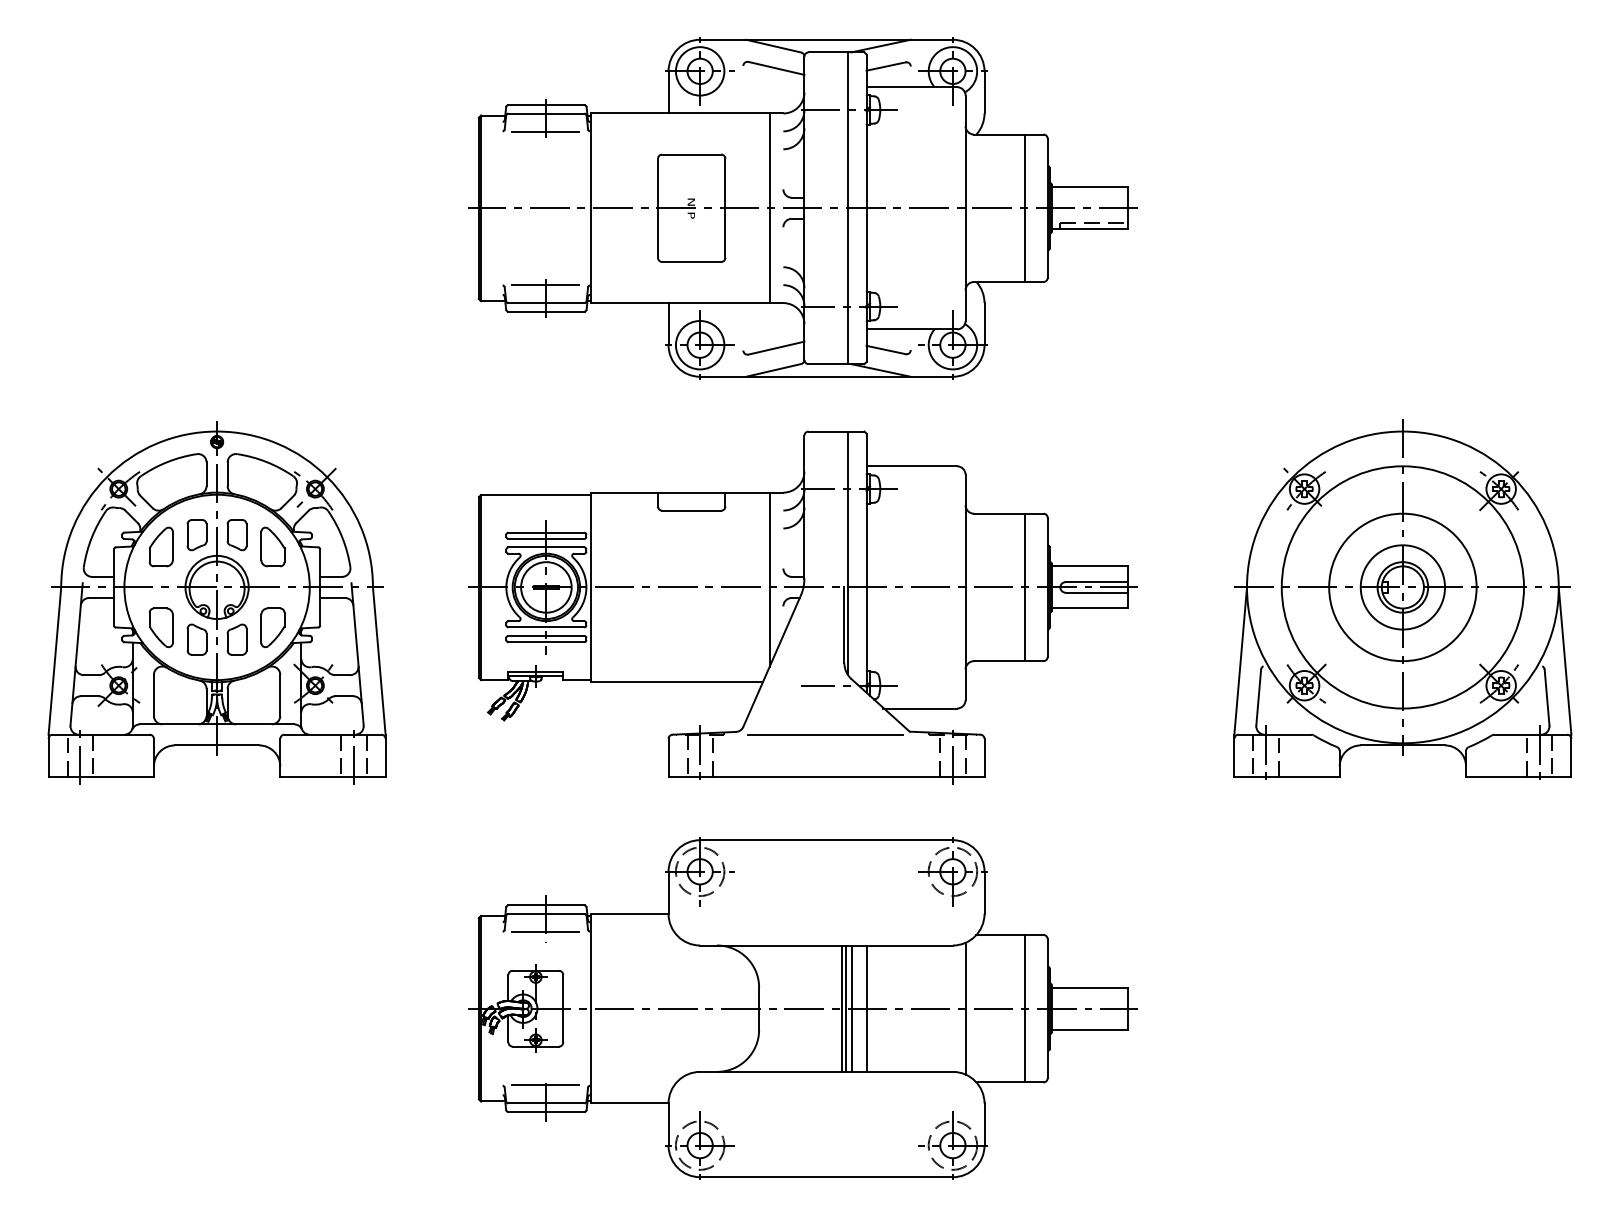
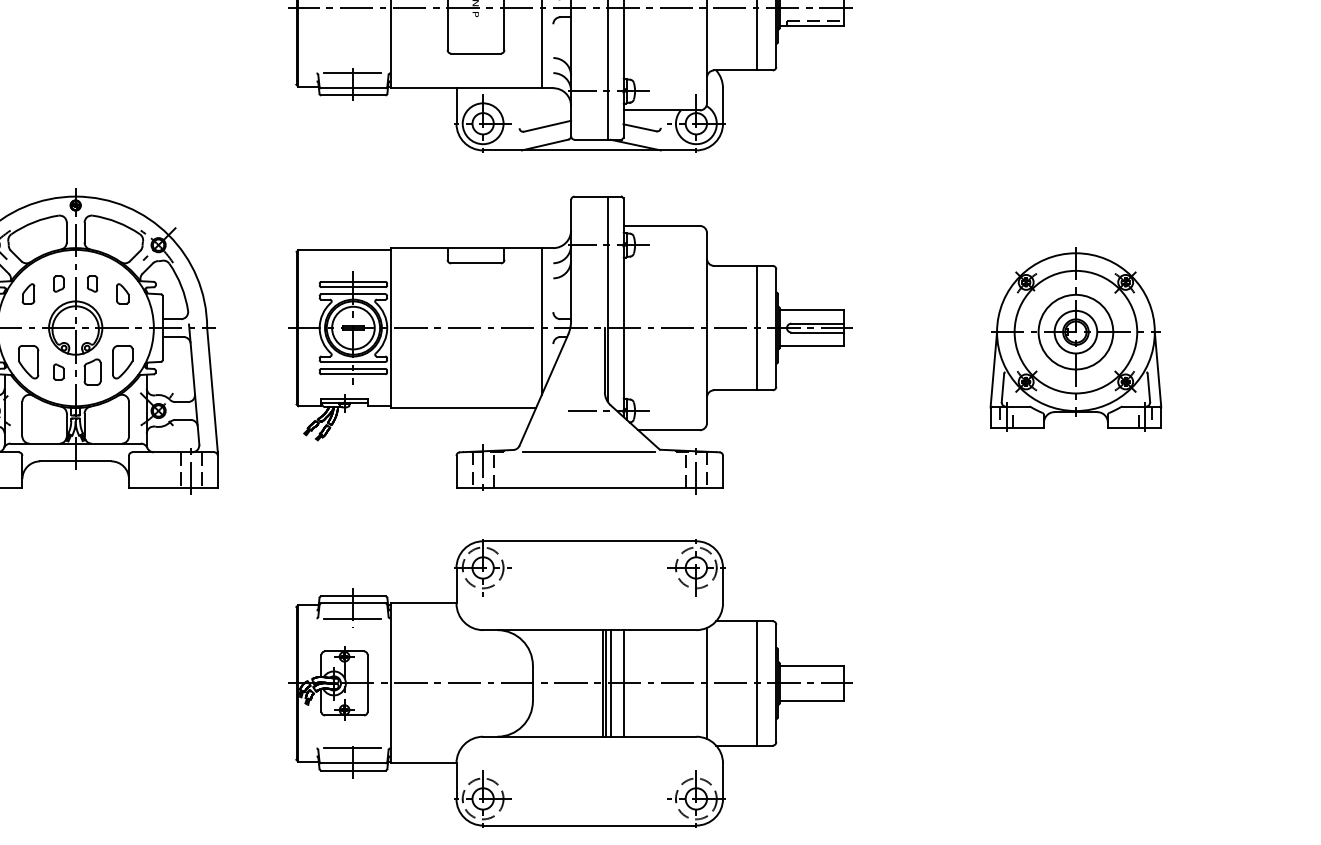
part: (196, 535) -> (58, 284), size x0.6
part: (236, 535) -> (92, 284), size x0.6
part: (160, 546) -> (27, 293), size x0.6
part: (272, 546) -> (122, 293), size x0.6
part: (1402, 599) -> (1075, 338), size x0.6
part: (196, 639) -> (58, 372), size x0.6

